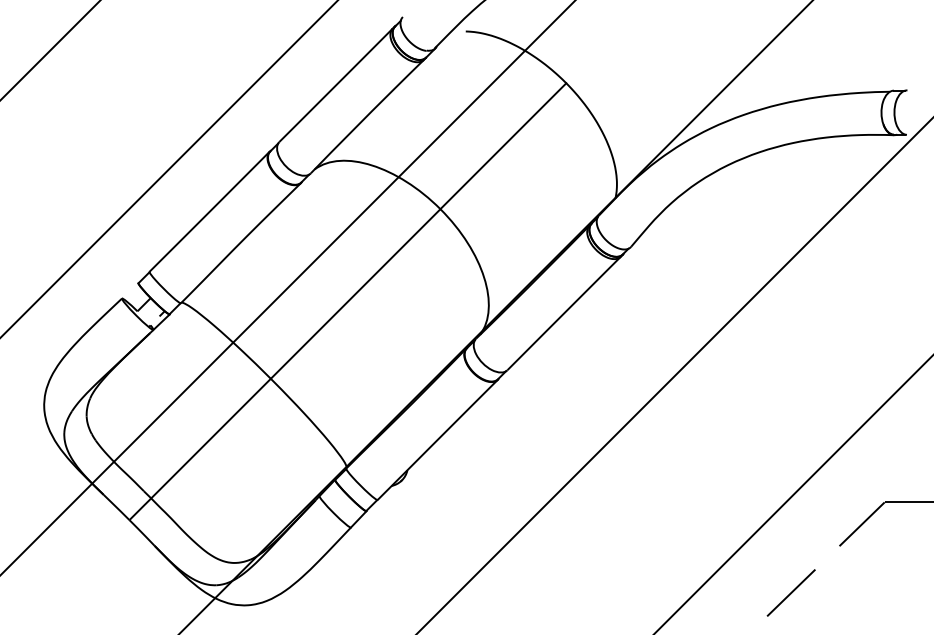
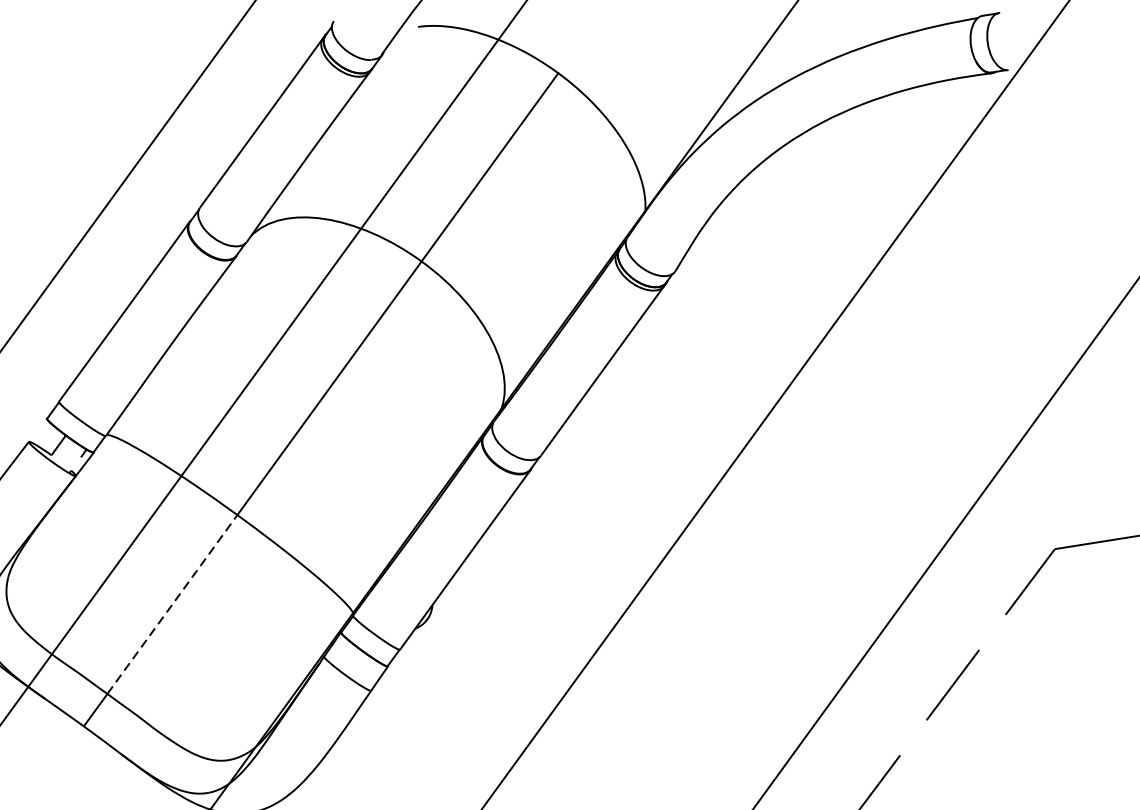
line: (211, 438) -> (173, 604), solid -> dashed

